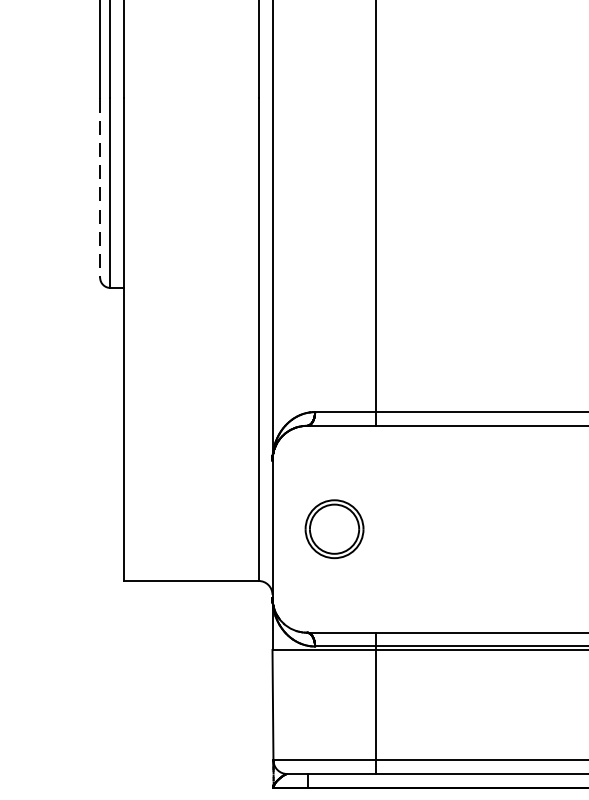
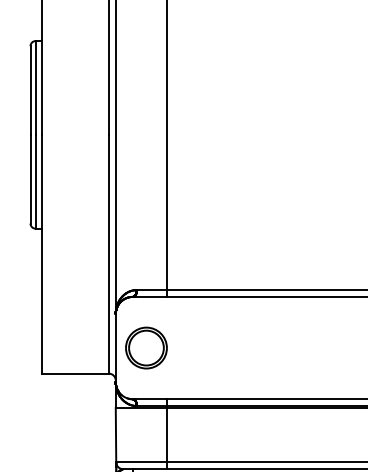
line: (100, 188) -> (30, 179), dashed -> solid
part: (334, 528) -> (146, 347), size x1.43

